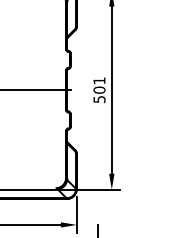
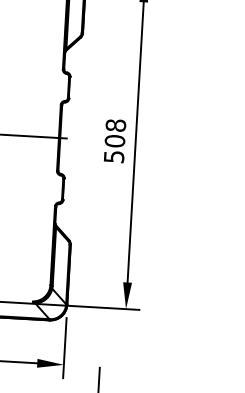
text: (99, 80) -> (115, 124), 501 -> 508

